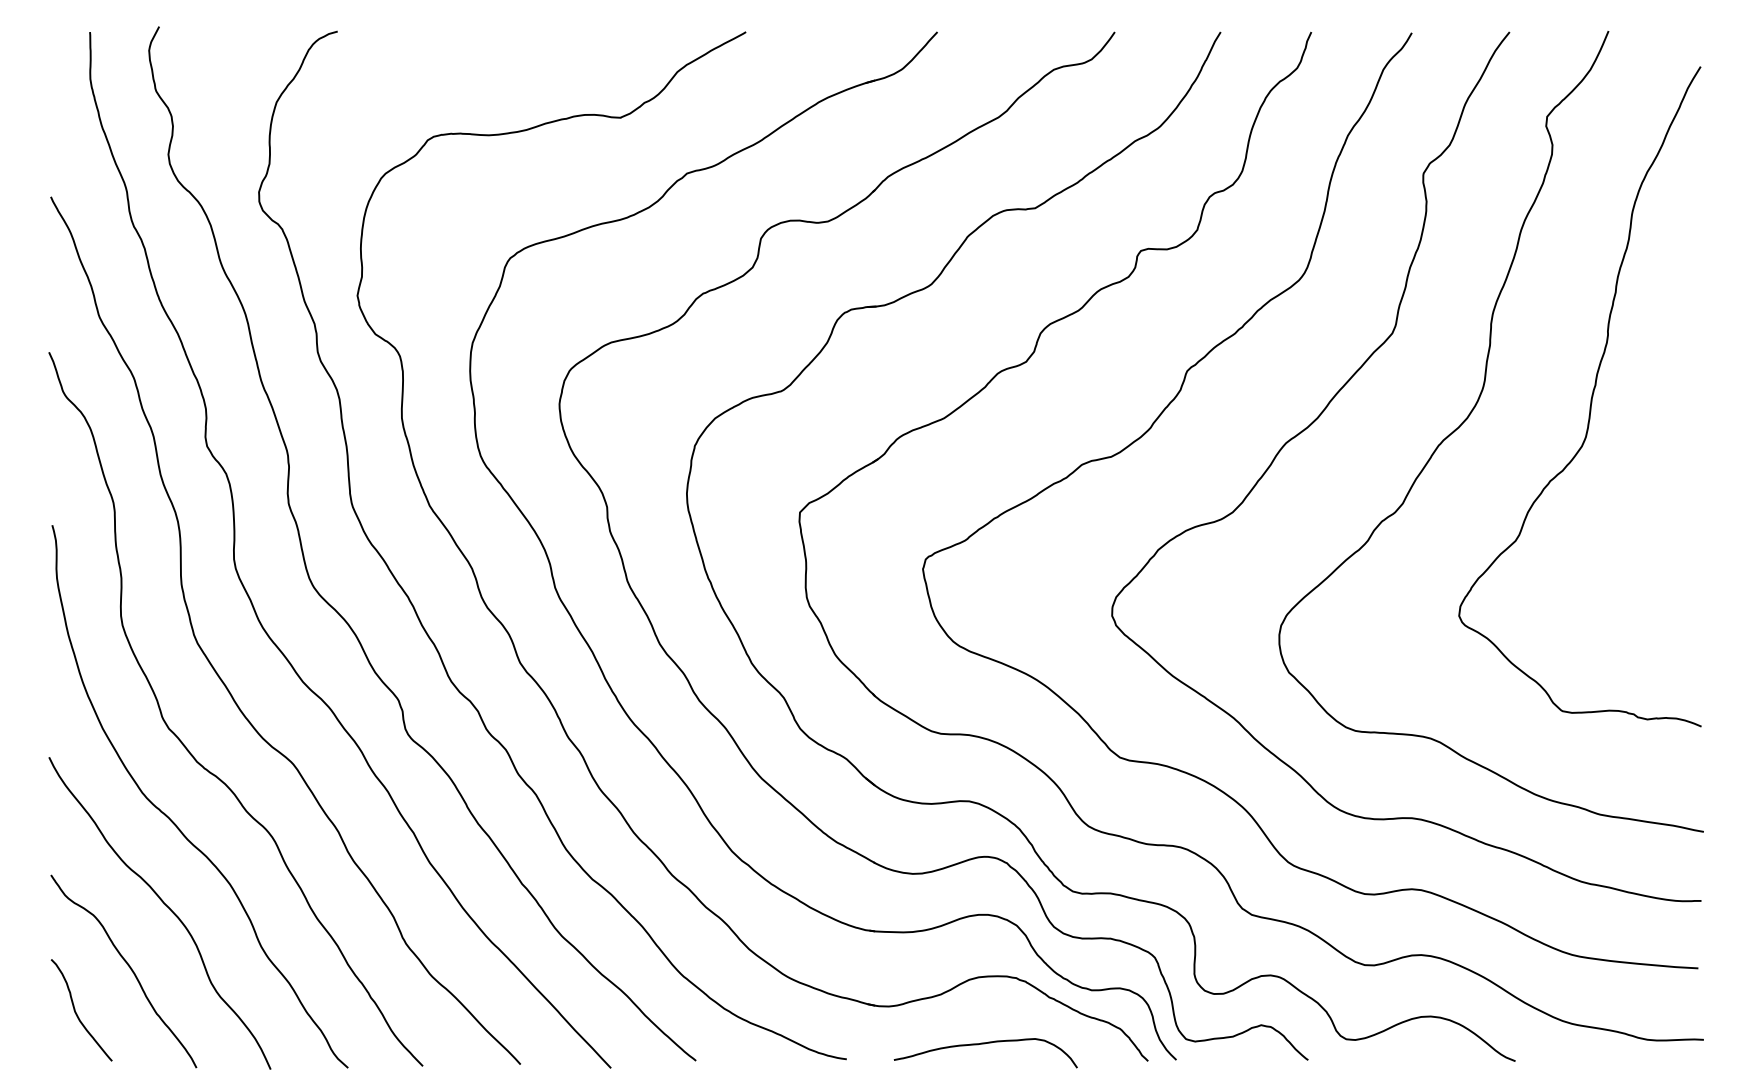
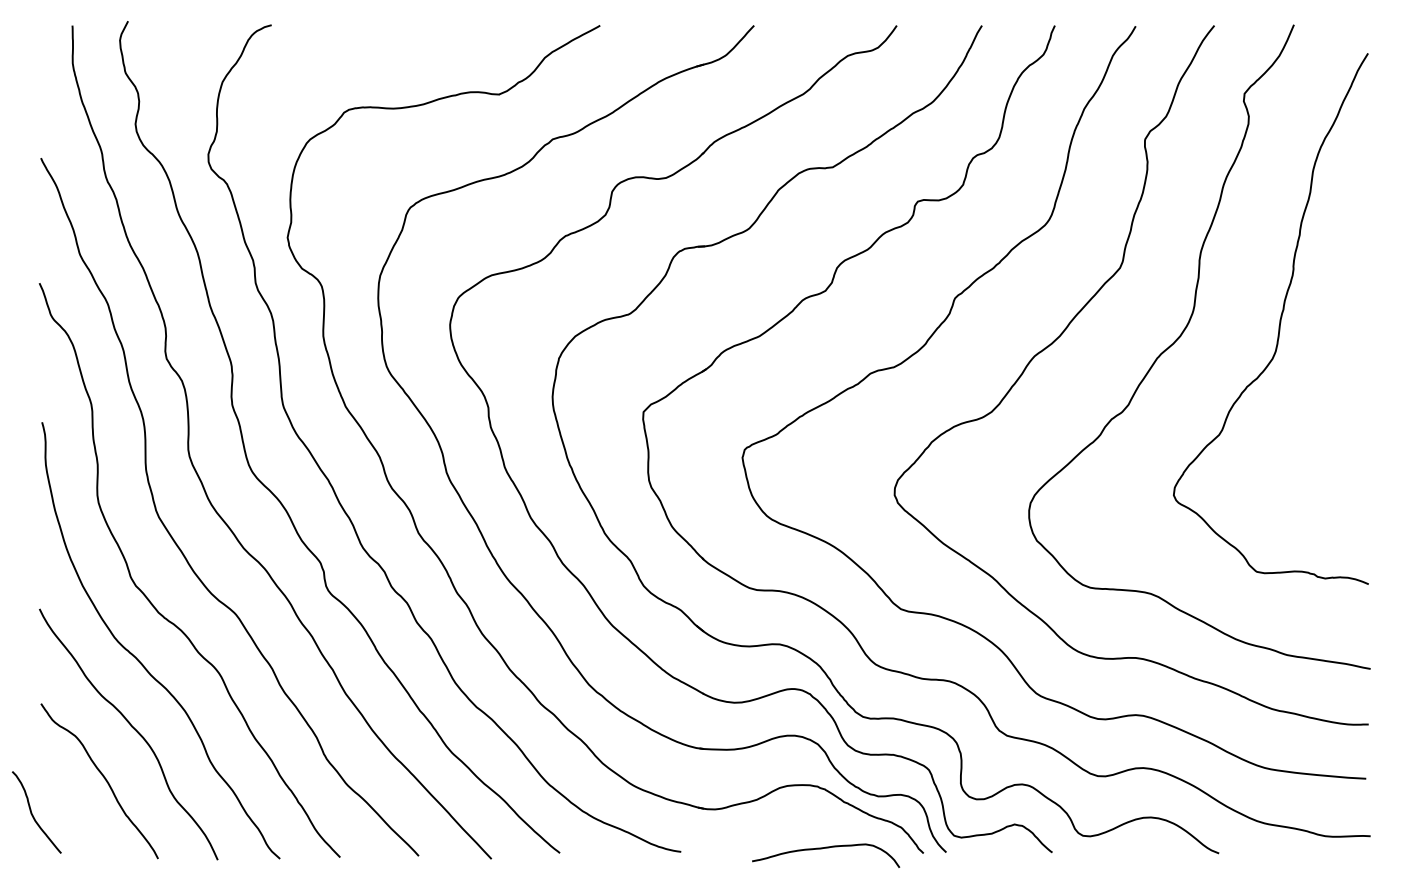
curve: (77, 1013) -> (33, 815), moved
curve: (985, 1044) -> (825, 848), moved

